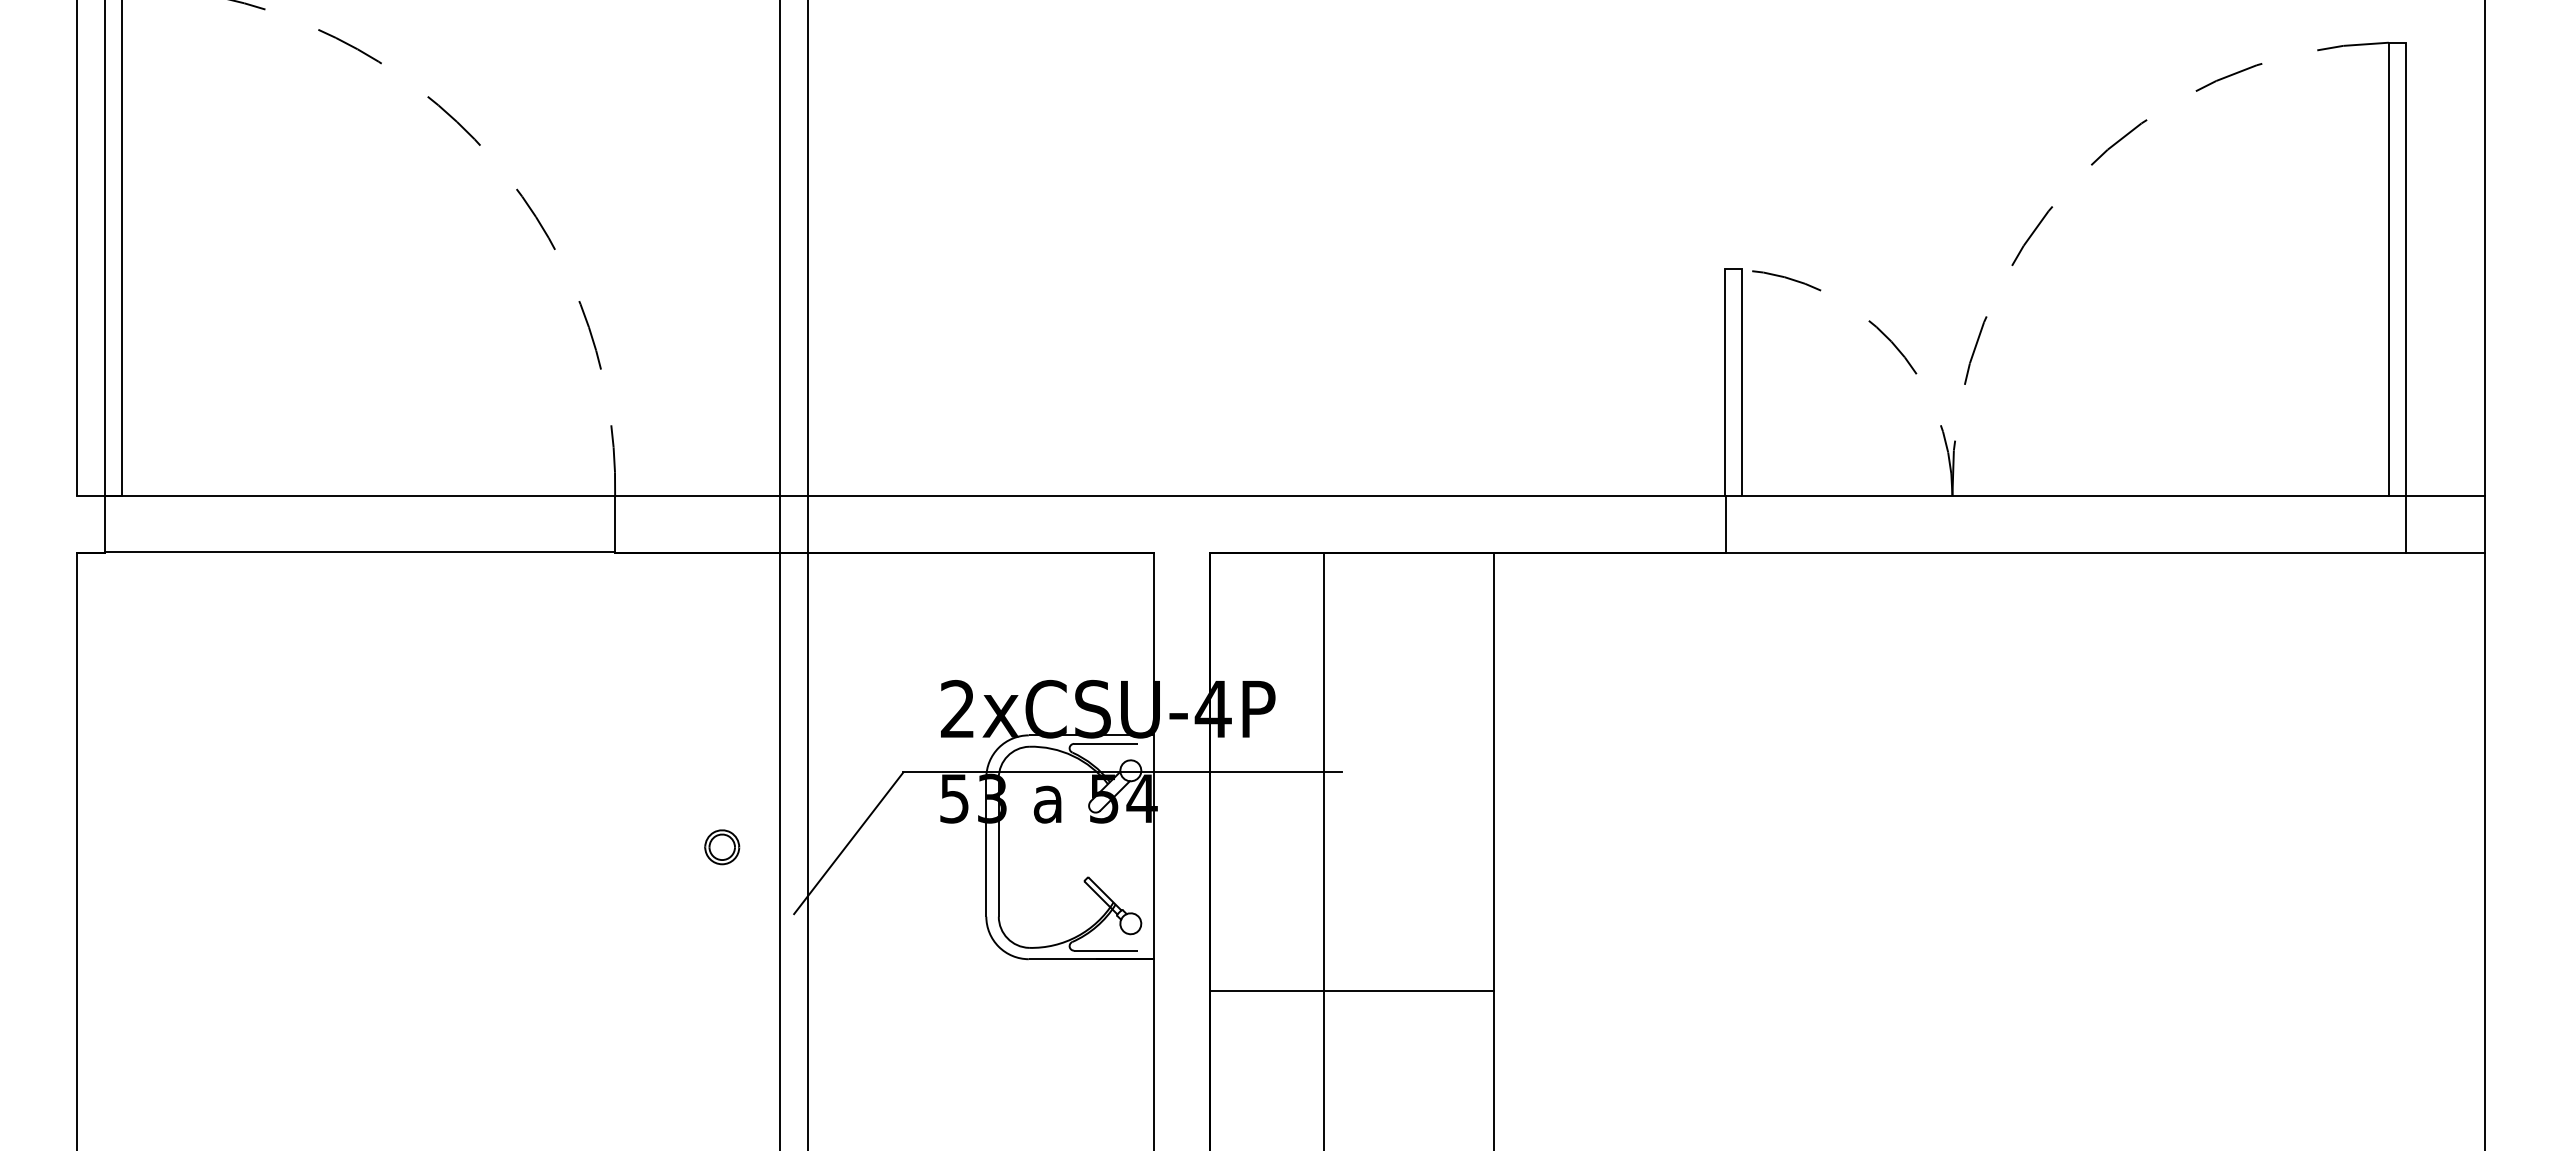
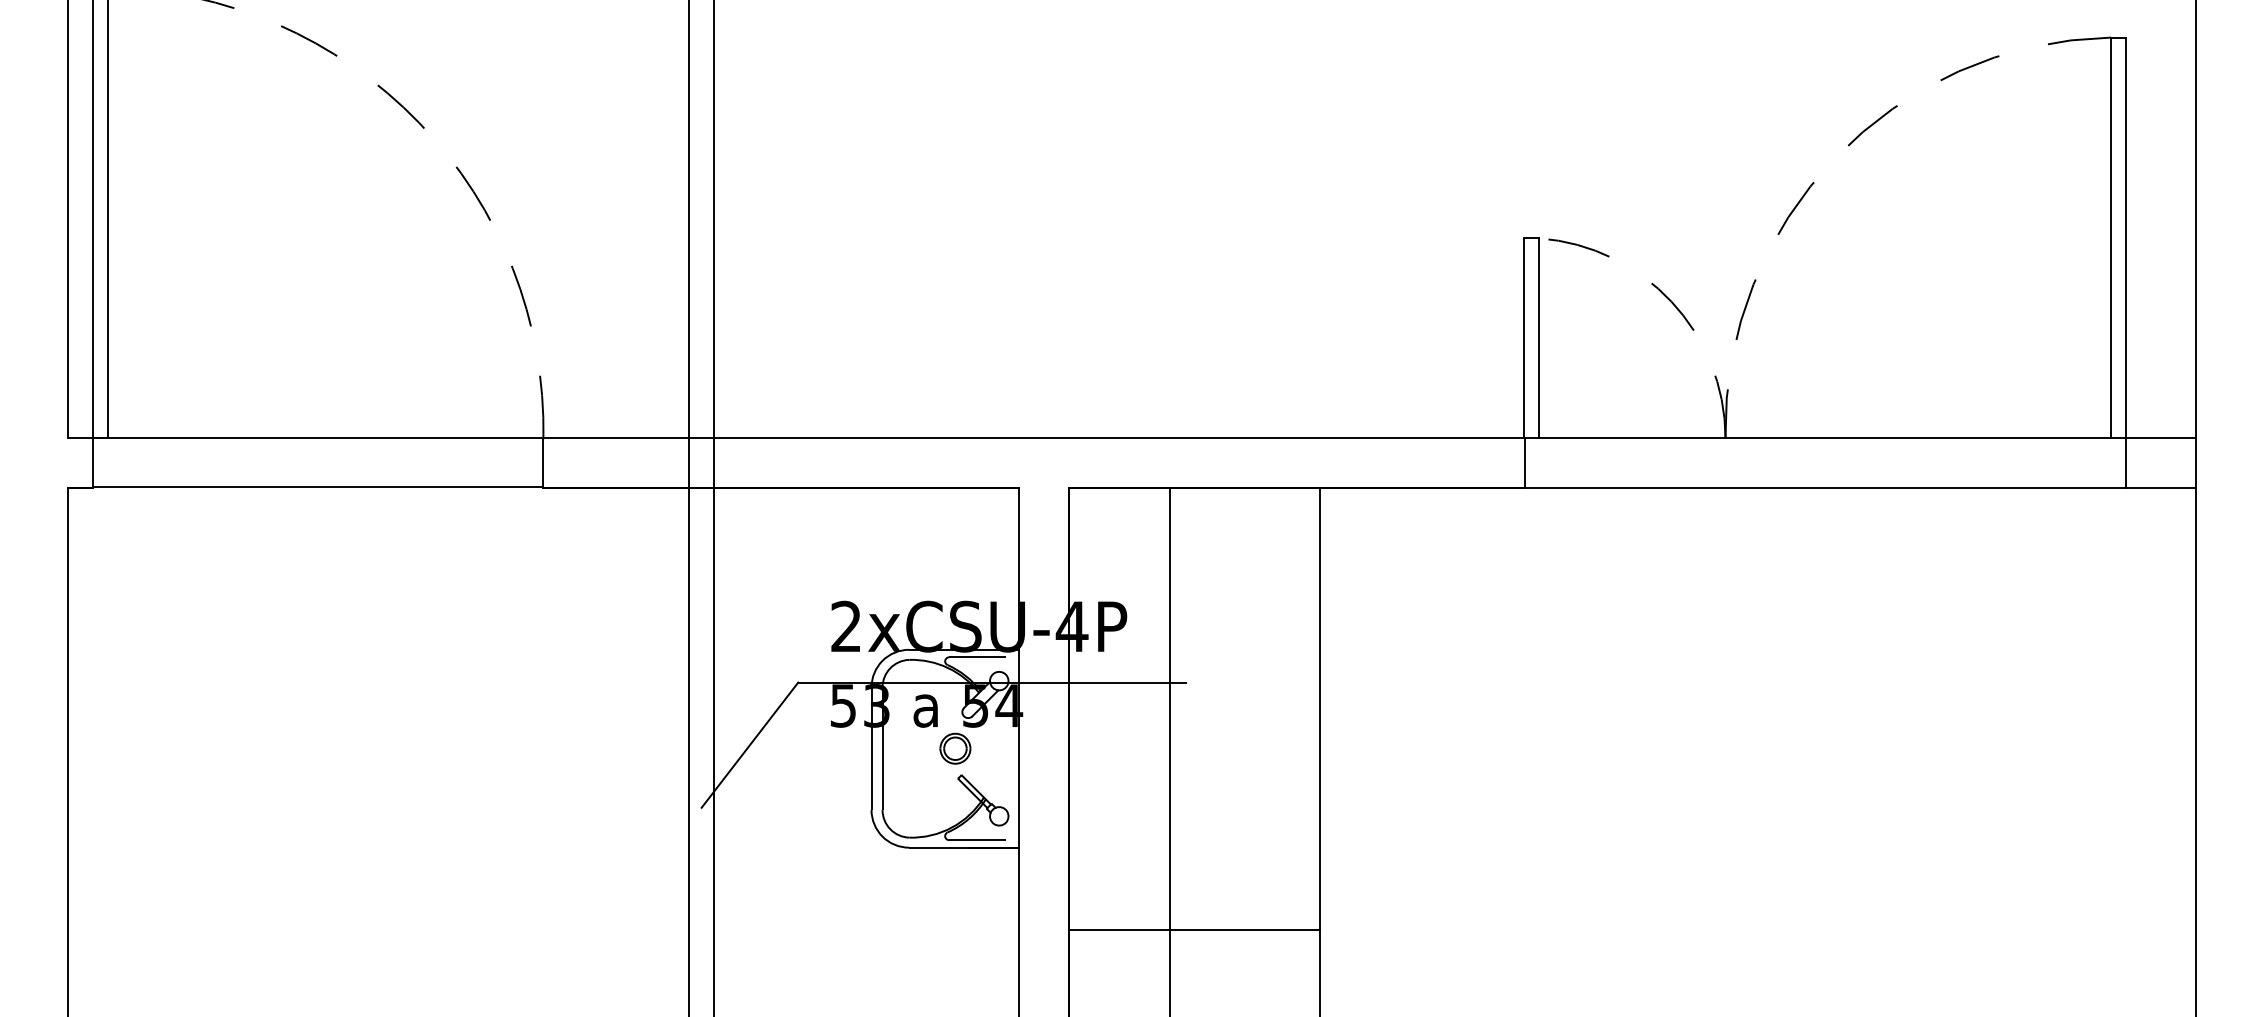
part: (722, 847) -> (955, 748), moved
line: (1351, 990) -> (1194, 930), moved

